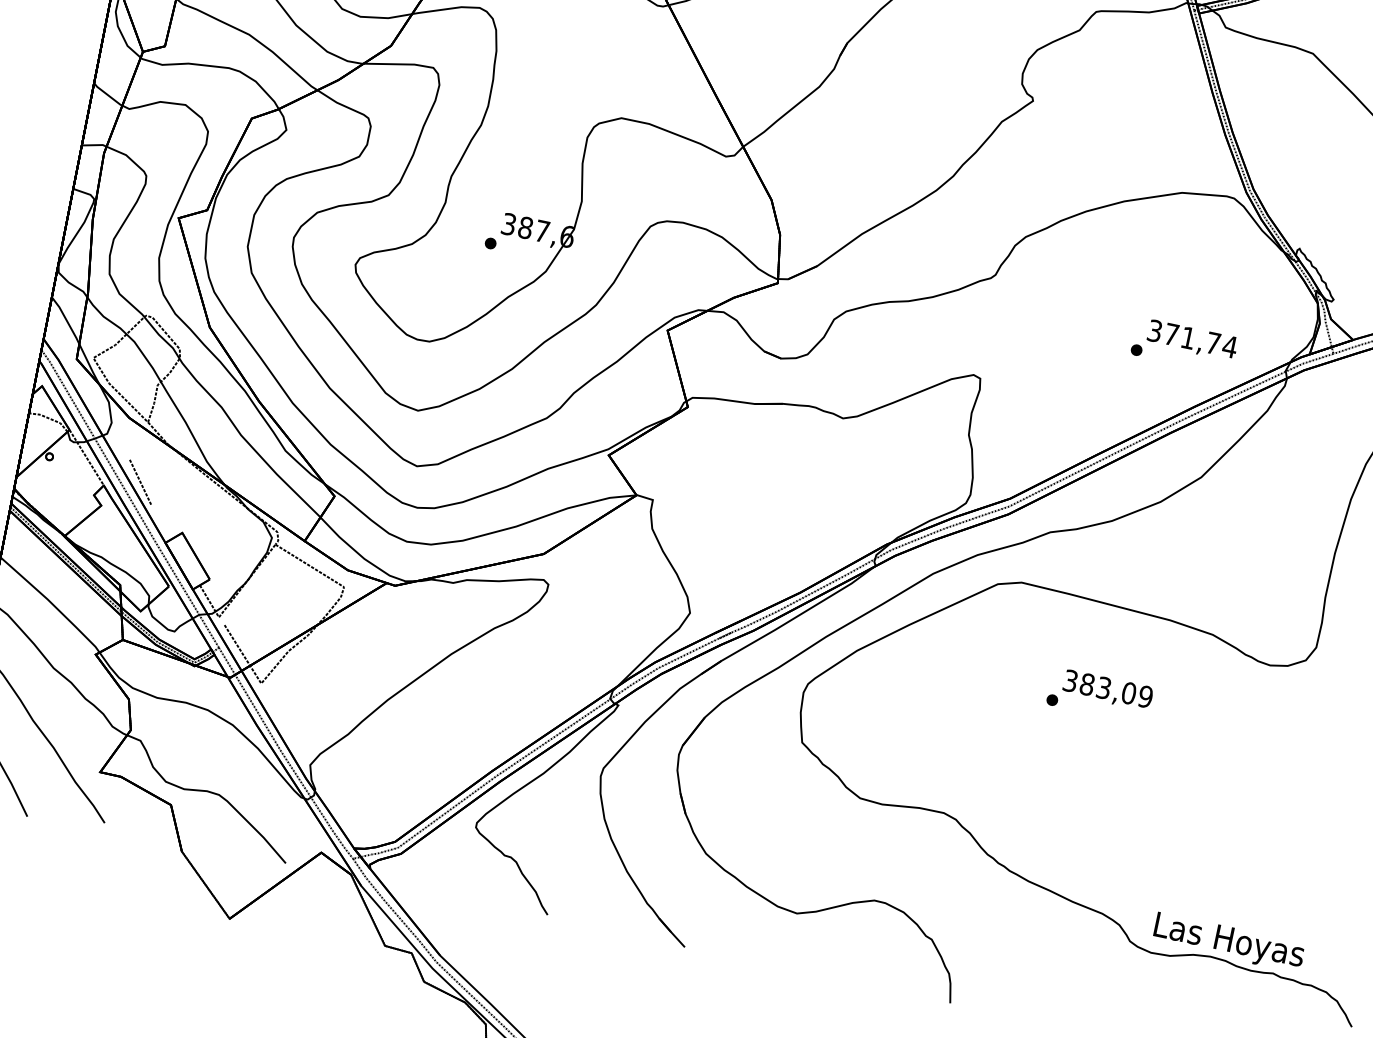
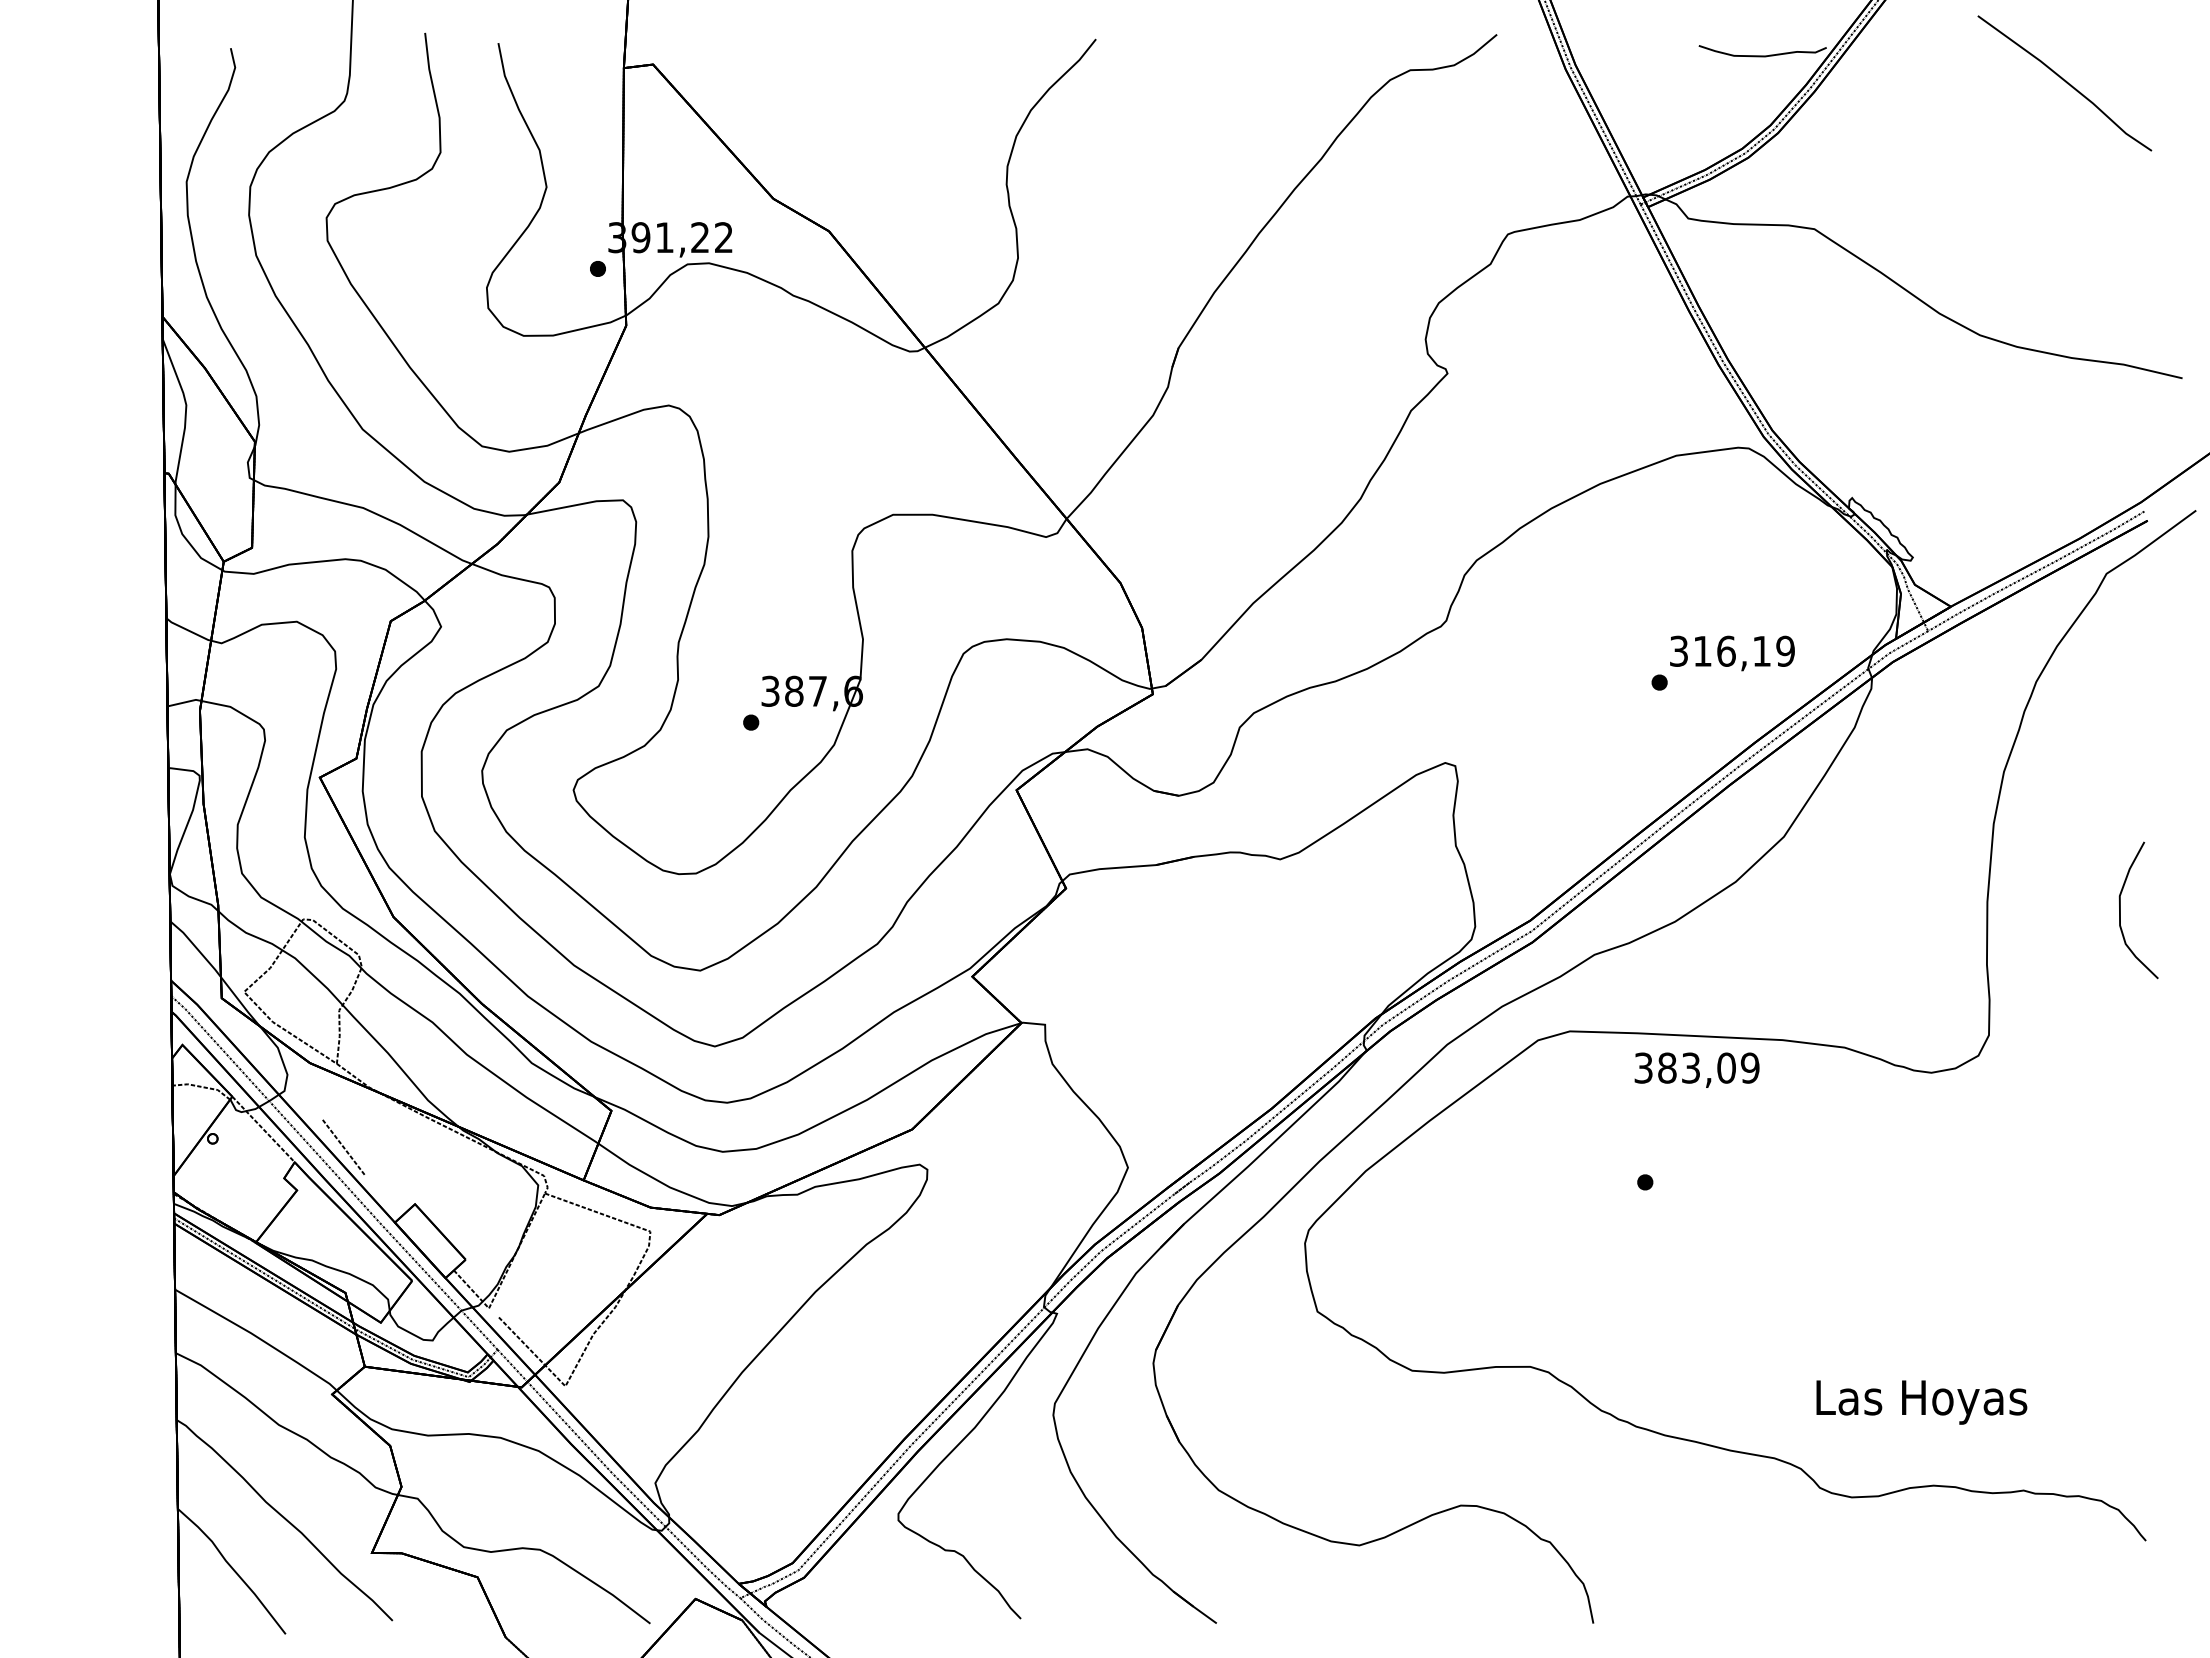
text: (1201, 340) -> (1744, 650), 371,74 -> 316,19
text: (1107, 689) -> (1696, 1069), moved
text: (1228, 942) -> (1921, 1402), moved

